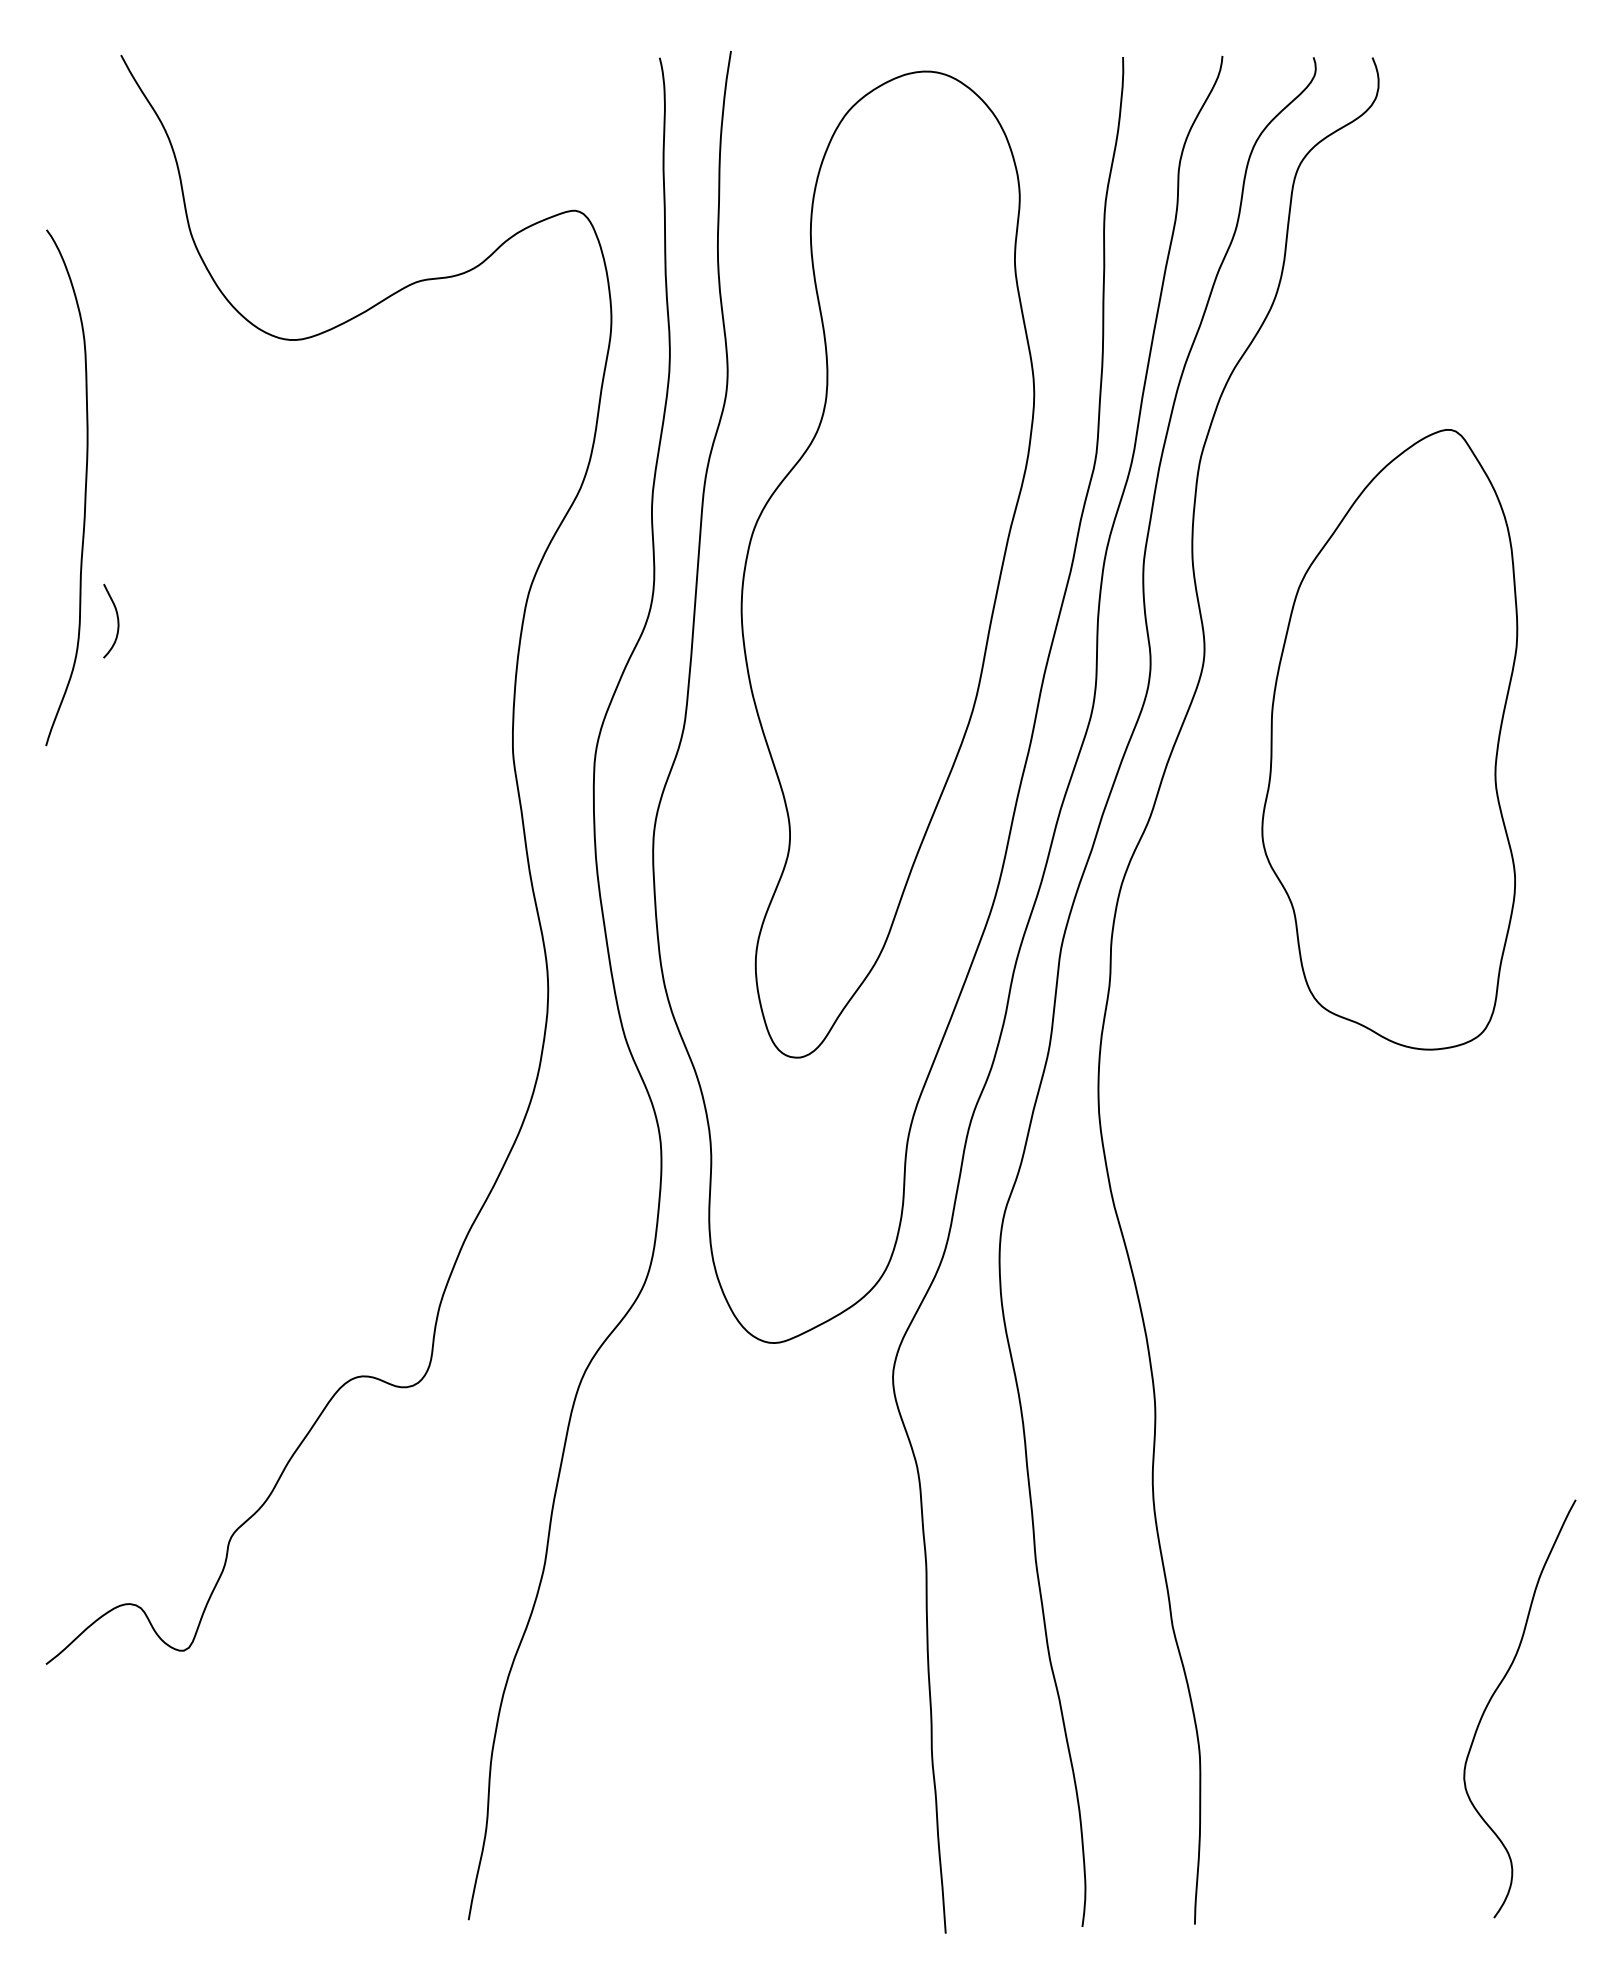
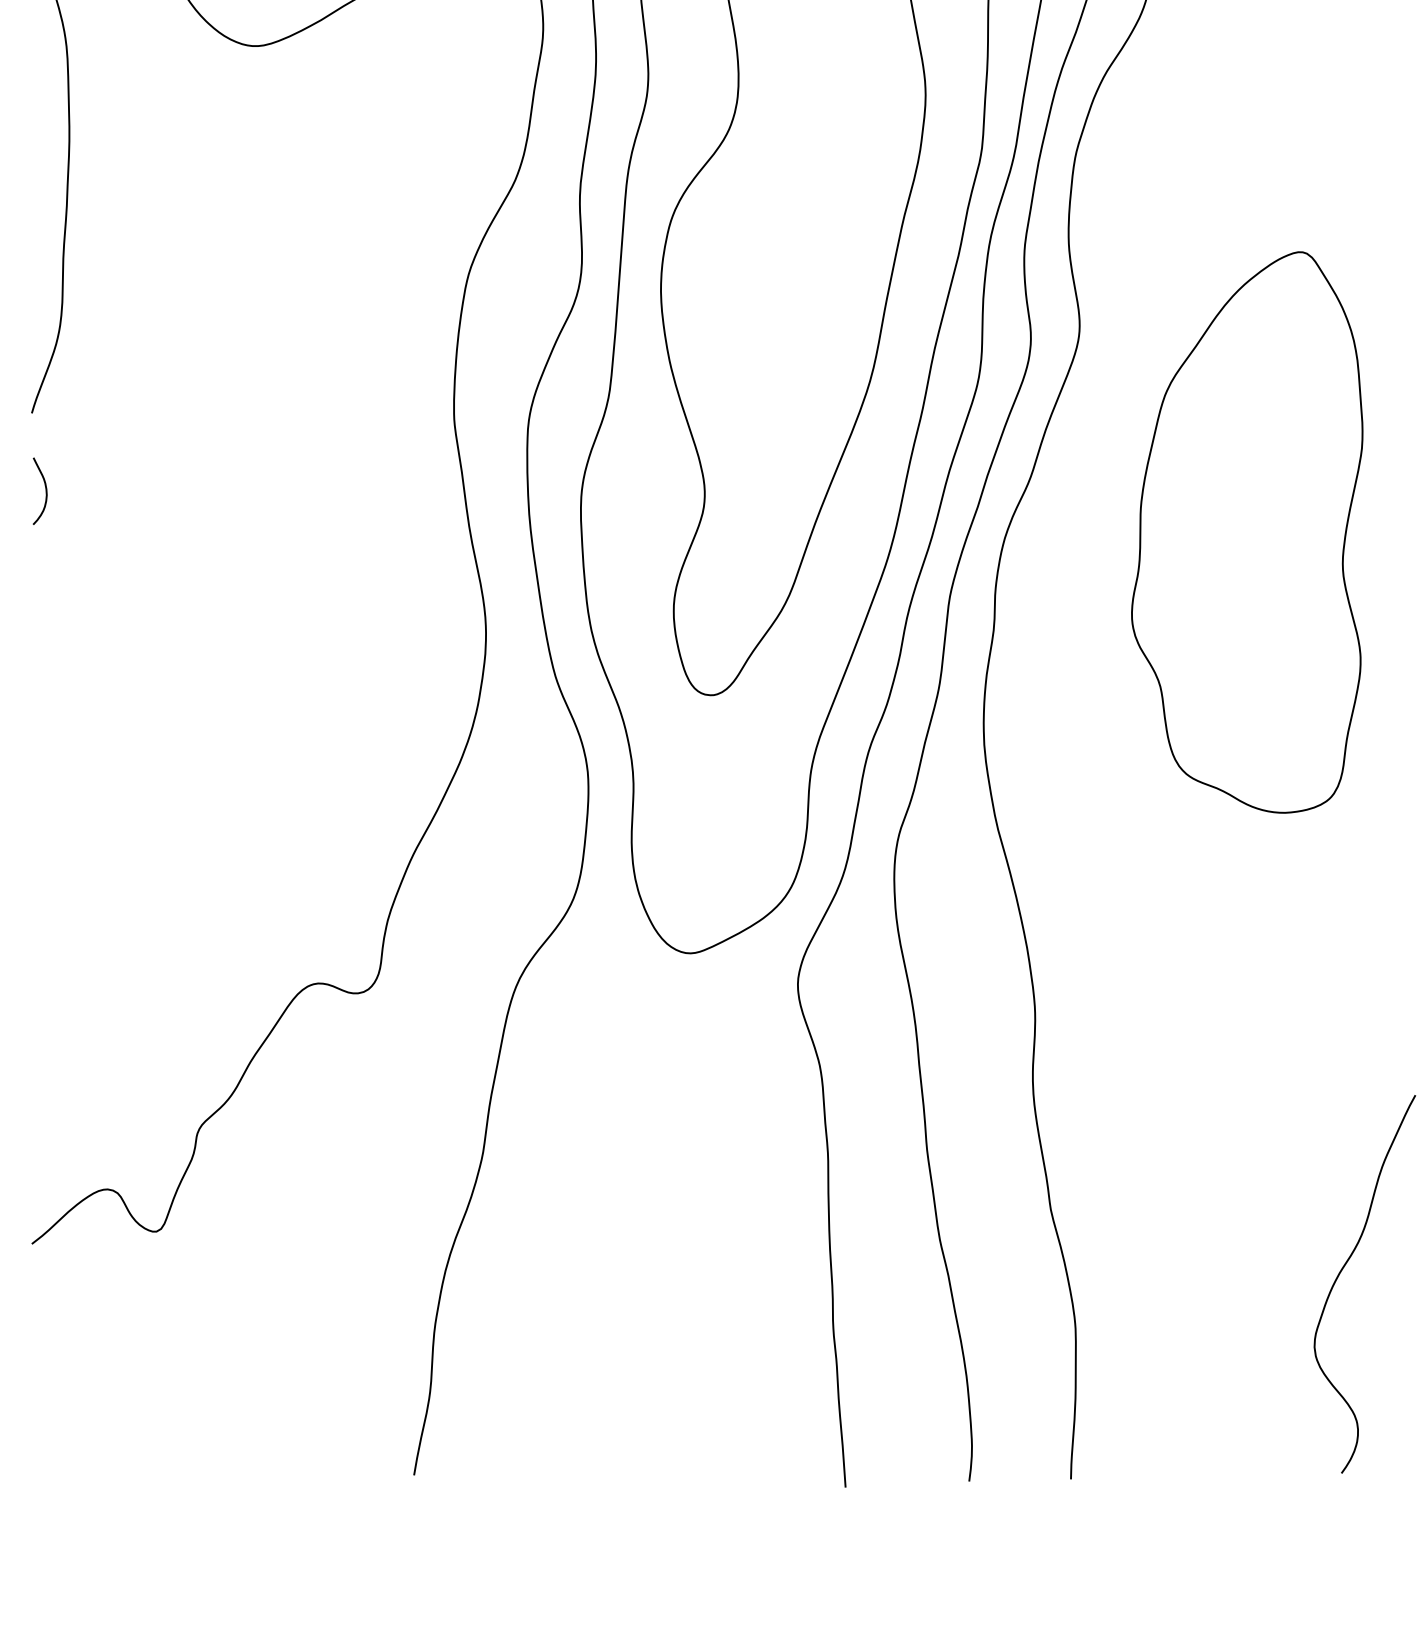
curve: (117, 621) -> (45, 491), moved
part: (1389, 739) -> (1246, 532), moved

